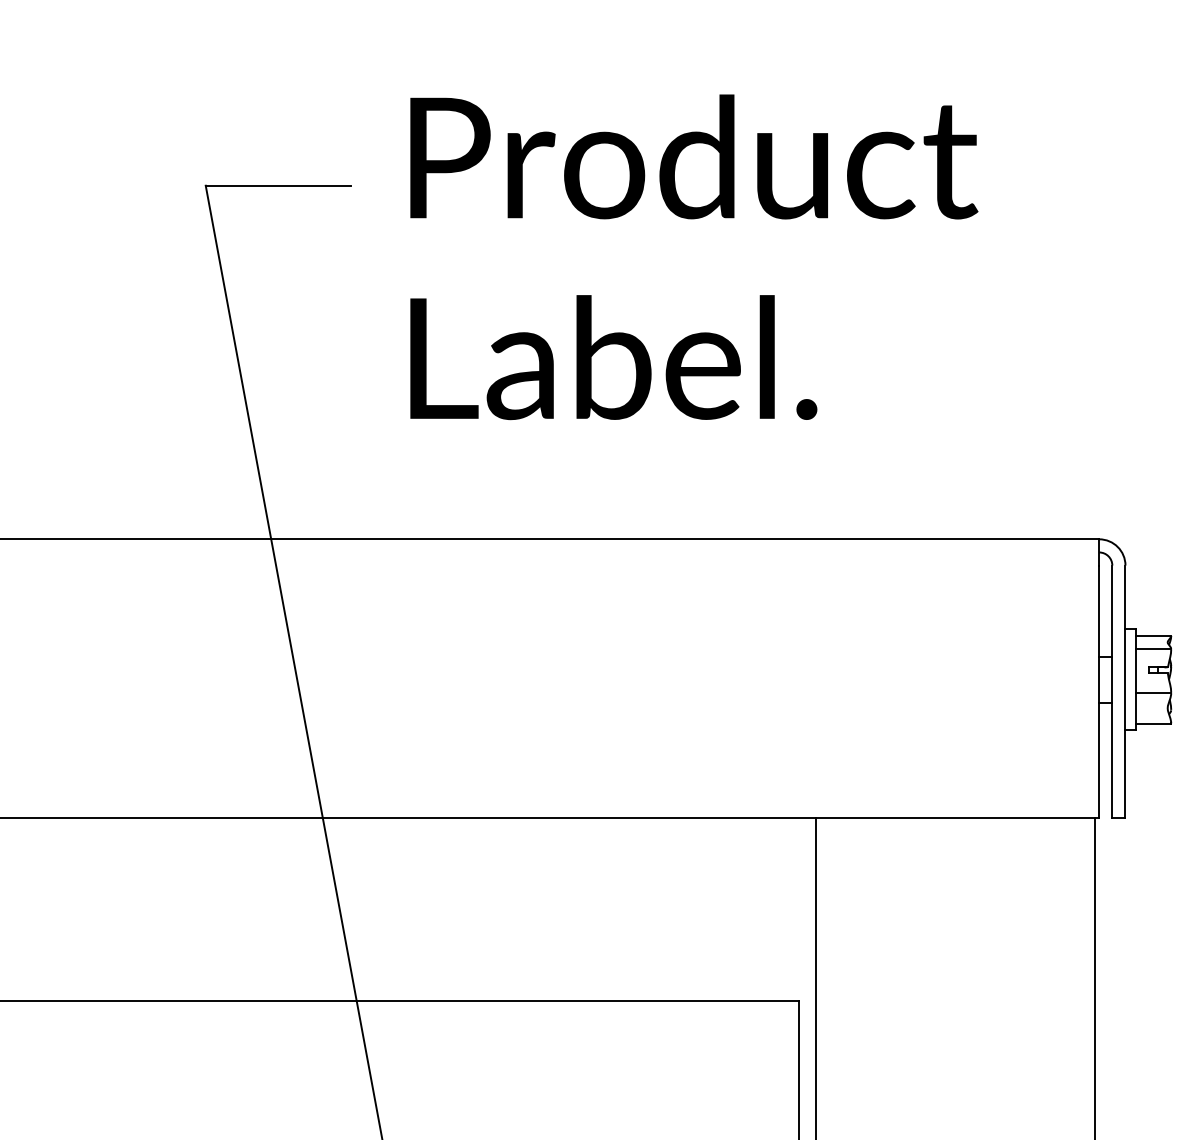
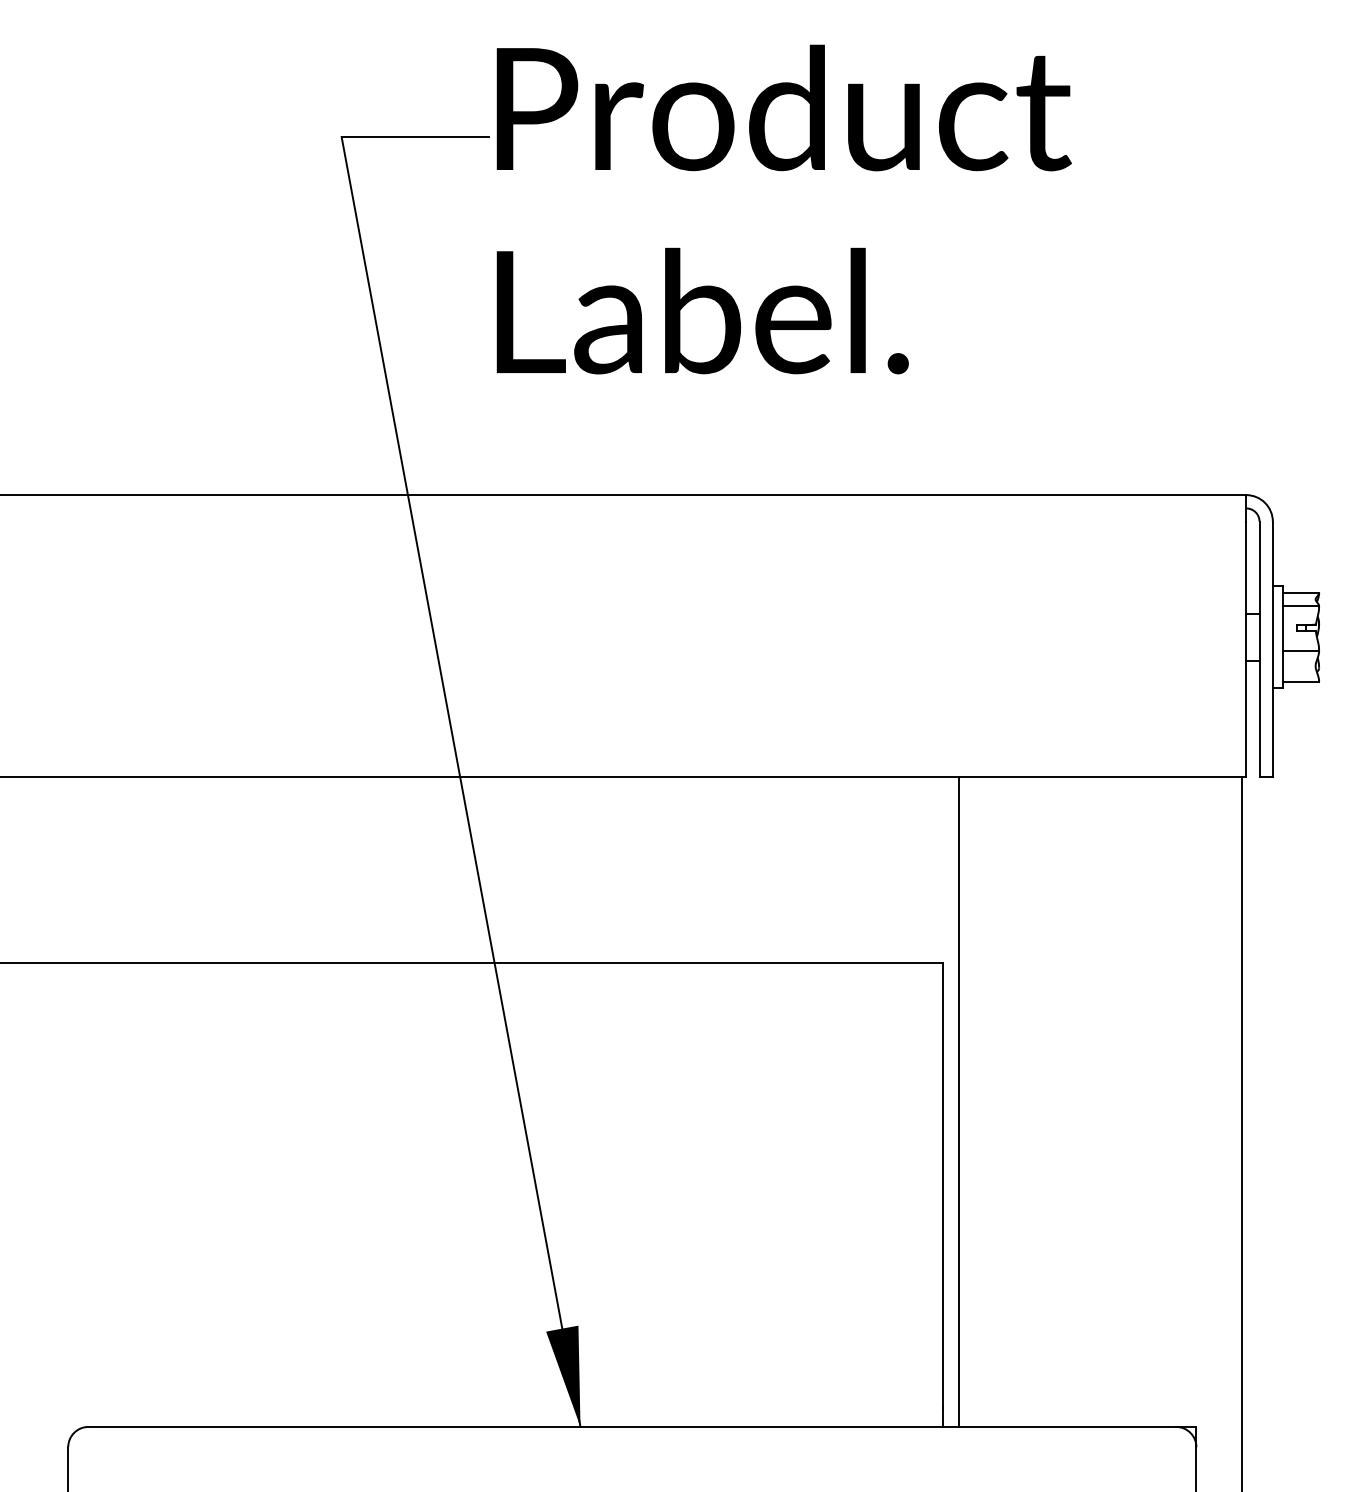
text: (693, 257) -> (783, 209), moved

